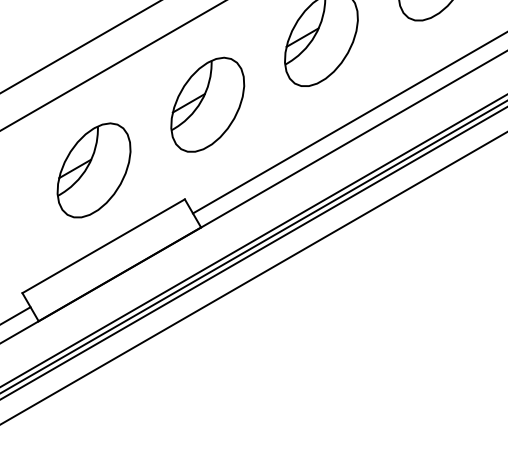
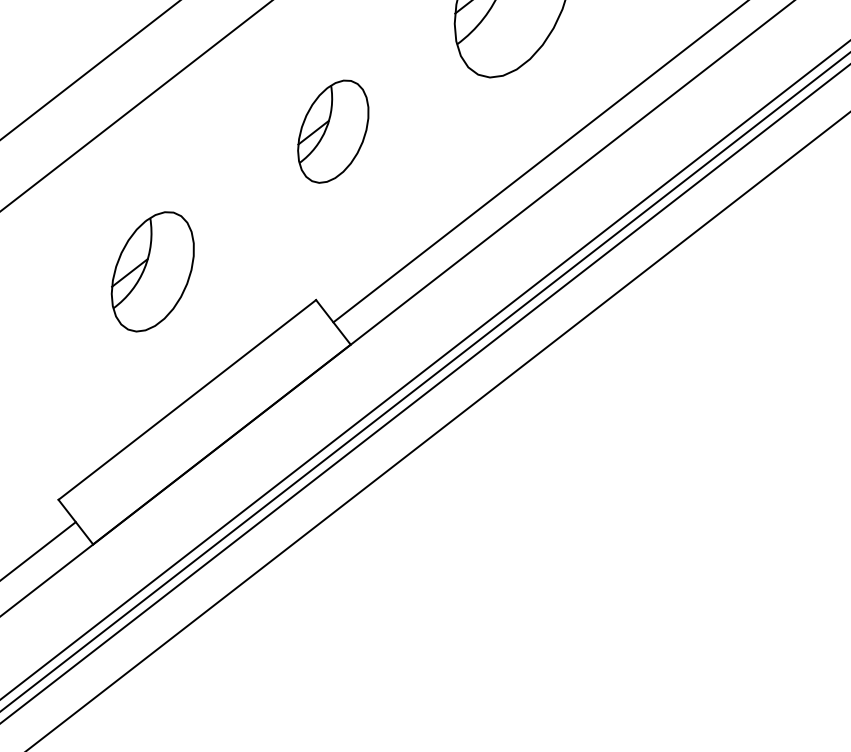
part: (207, 104) -> (332, 131), size x0.6
part: (93, 170) -> (151, 271), size x0.7

